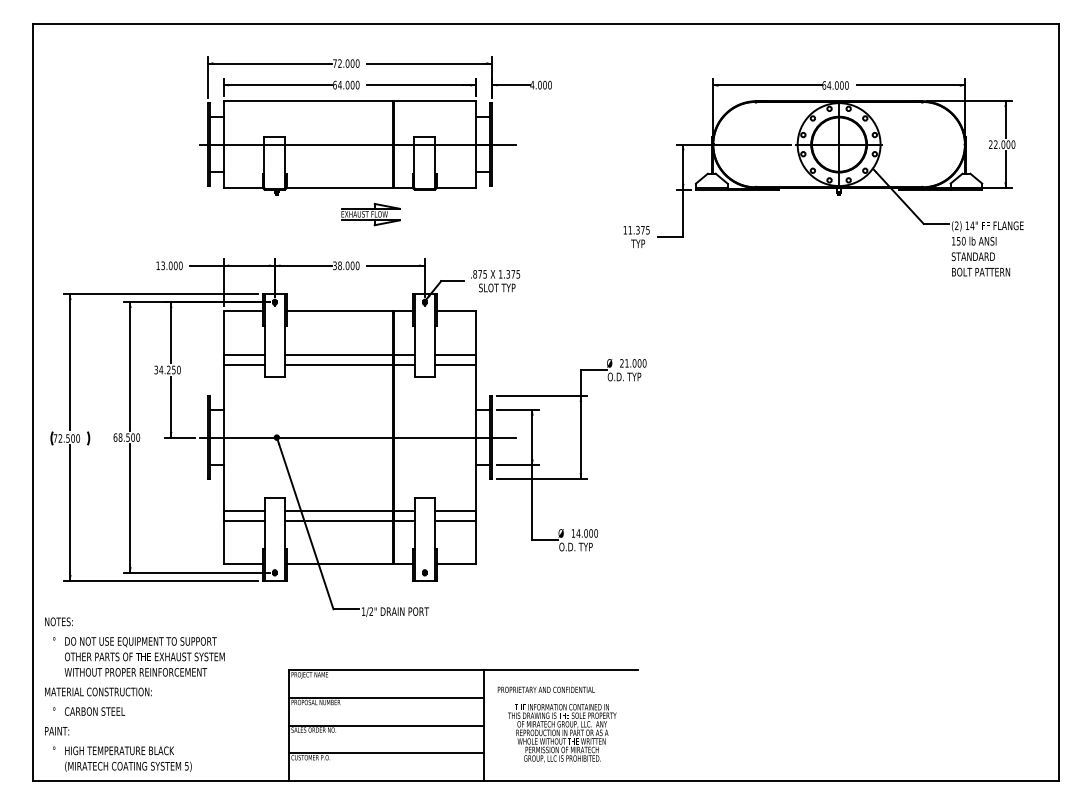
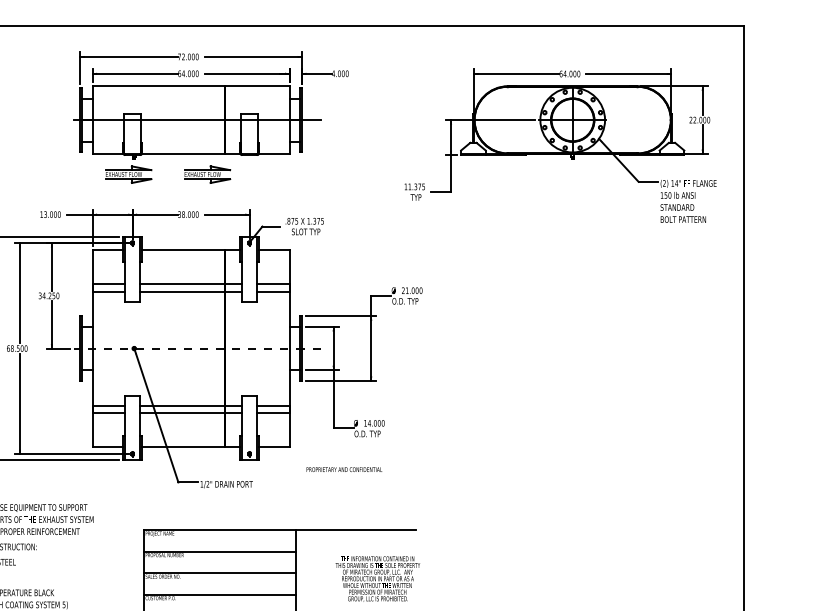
part: (269, 214) -> (128, 174), added
line: (357, 437) -> (197, 348), solid -> dashed
text: (545, 689) -> (343, 469), moved
text: (562, 733) -> (378, 579), moved

